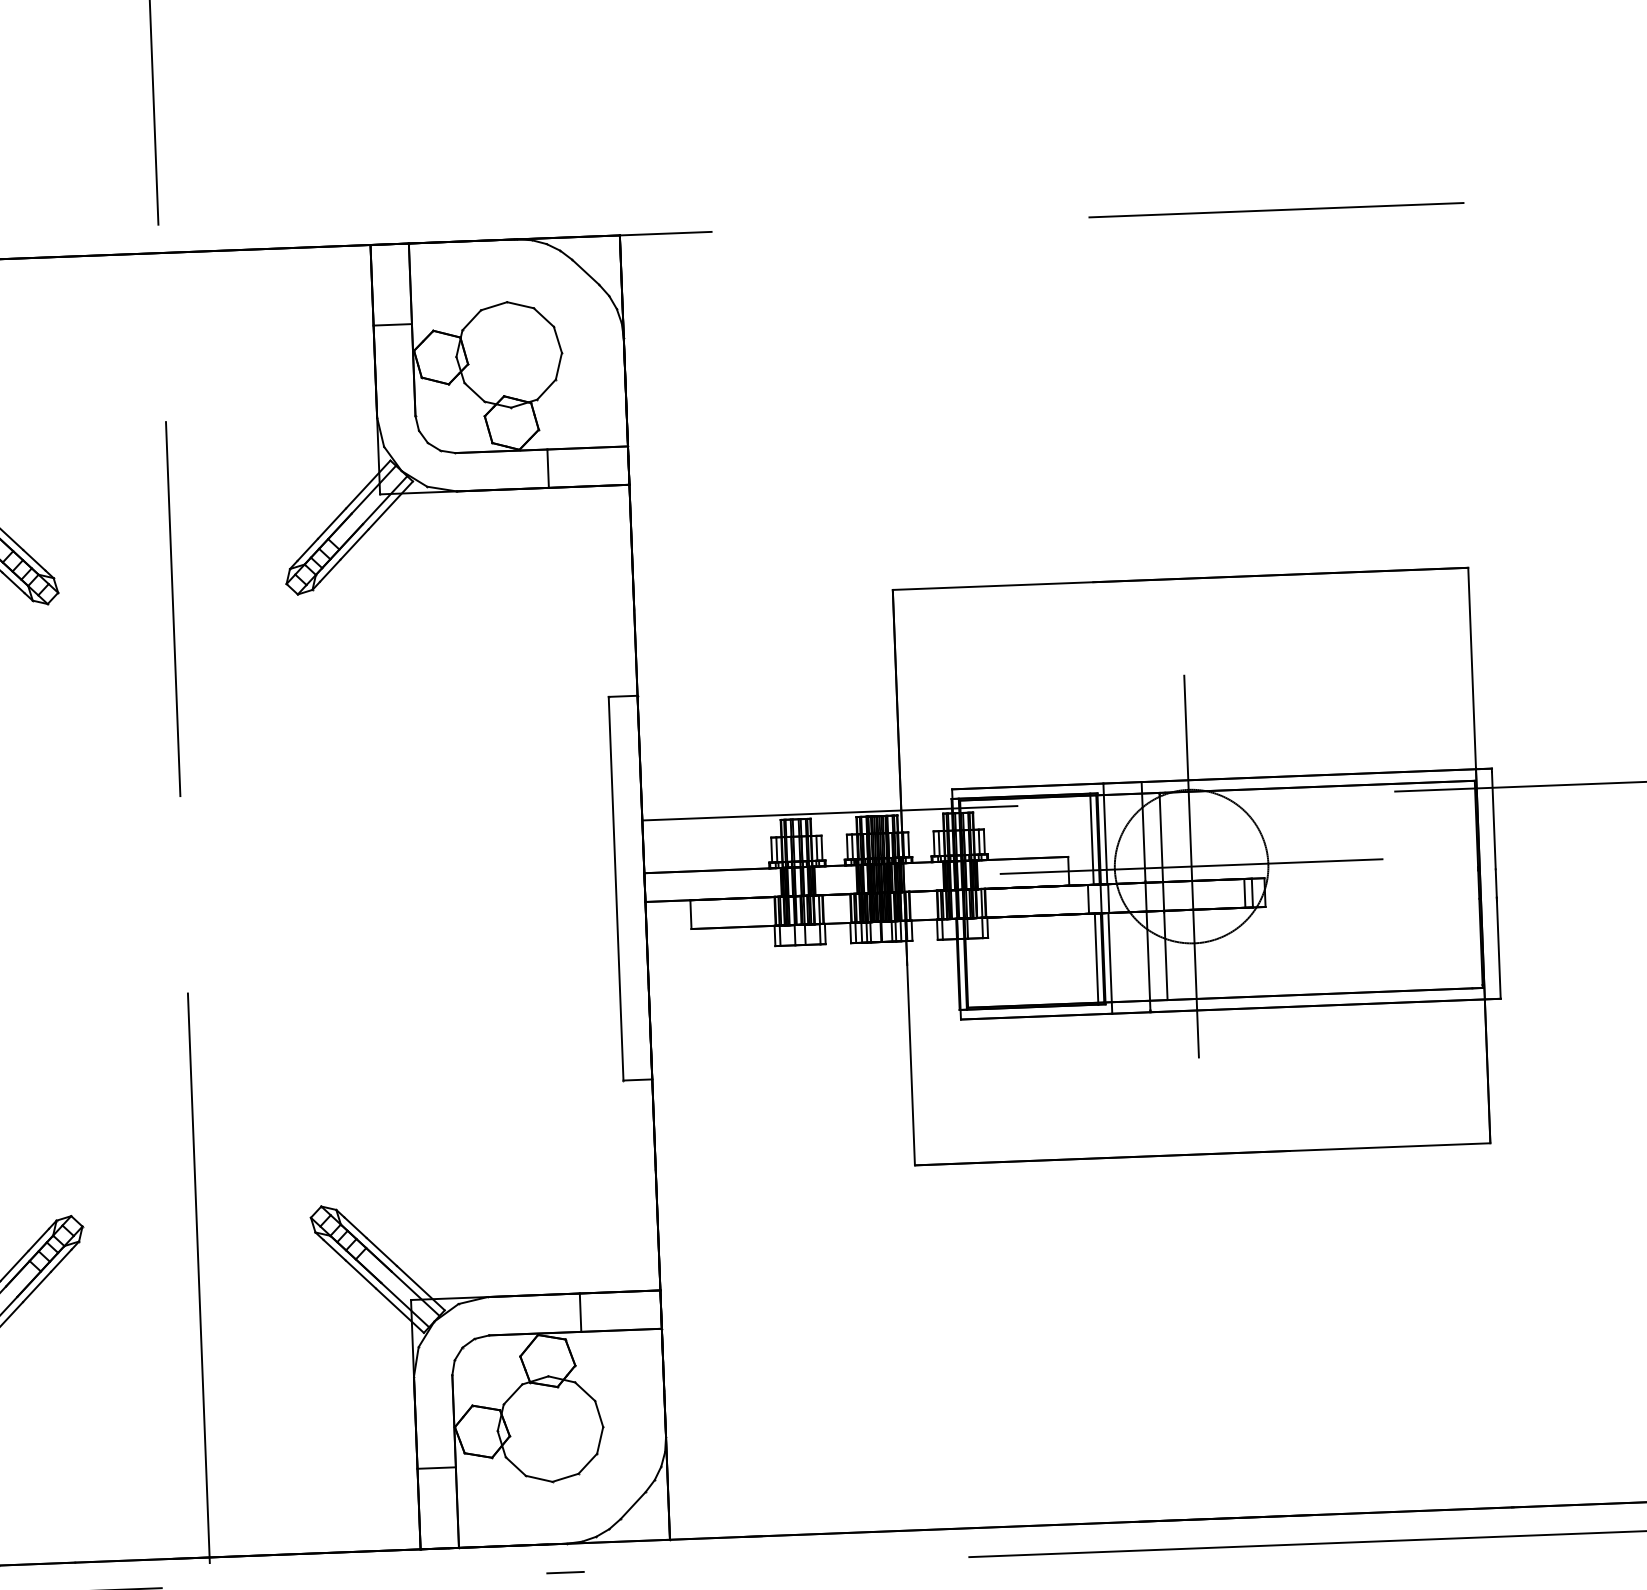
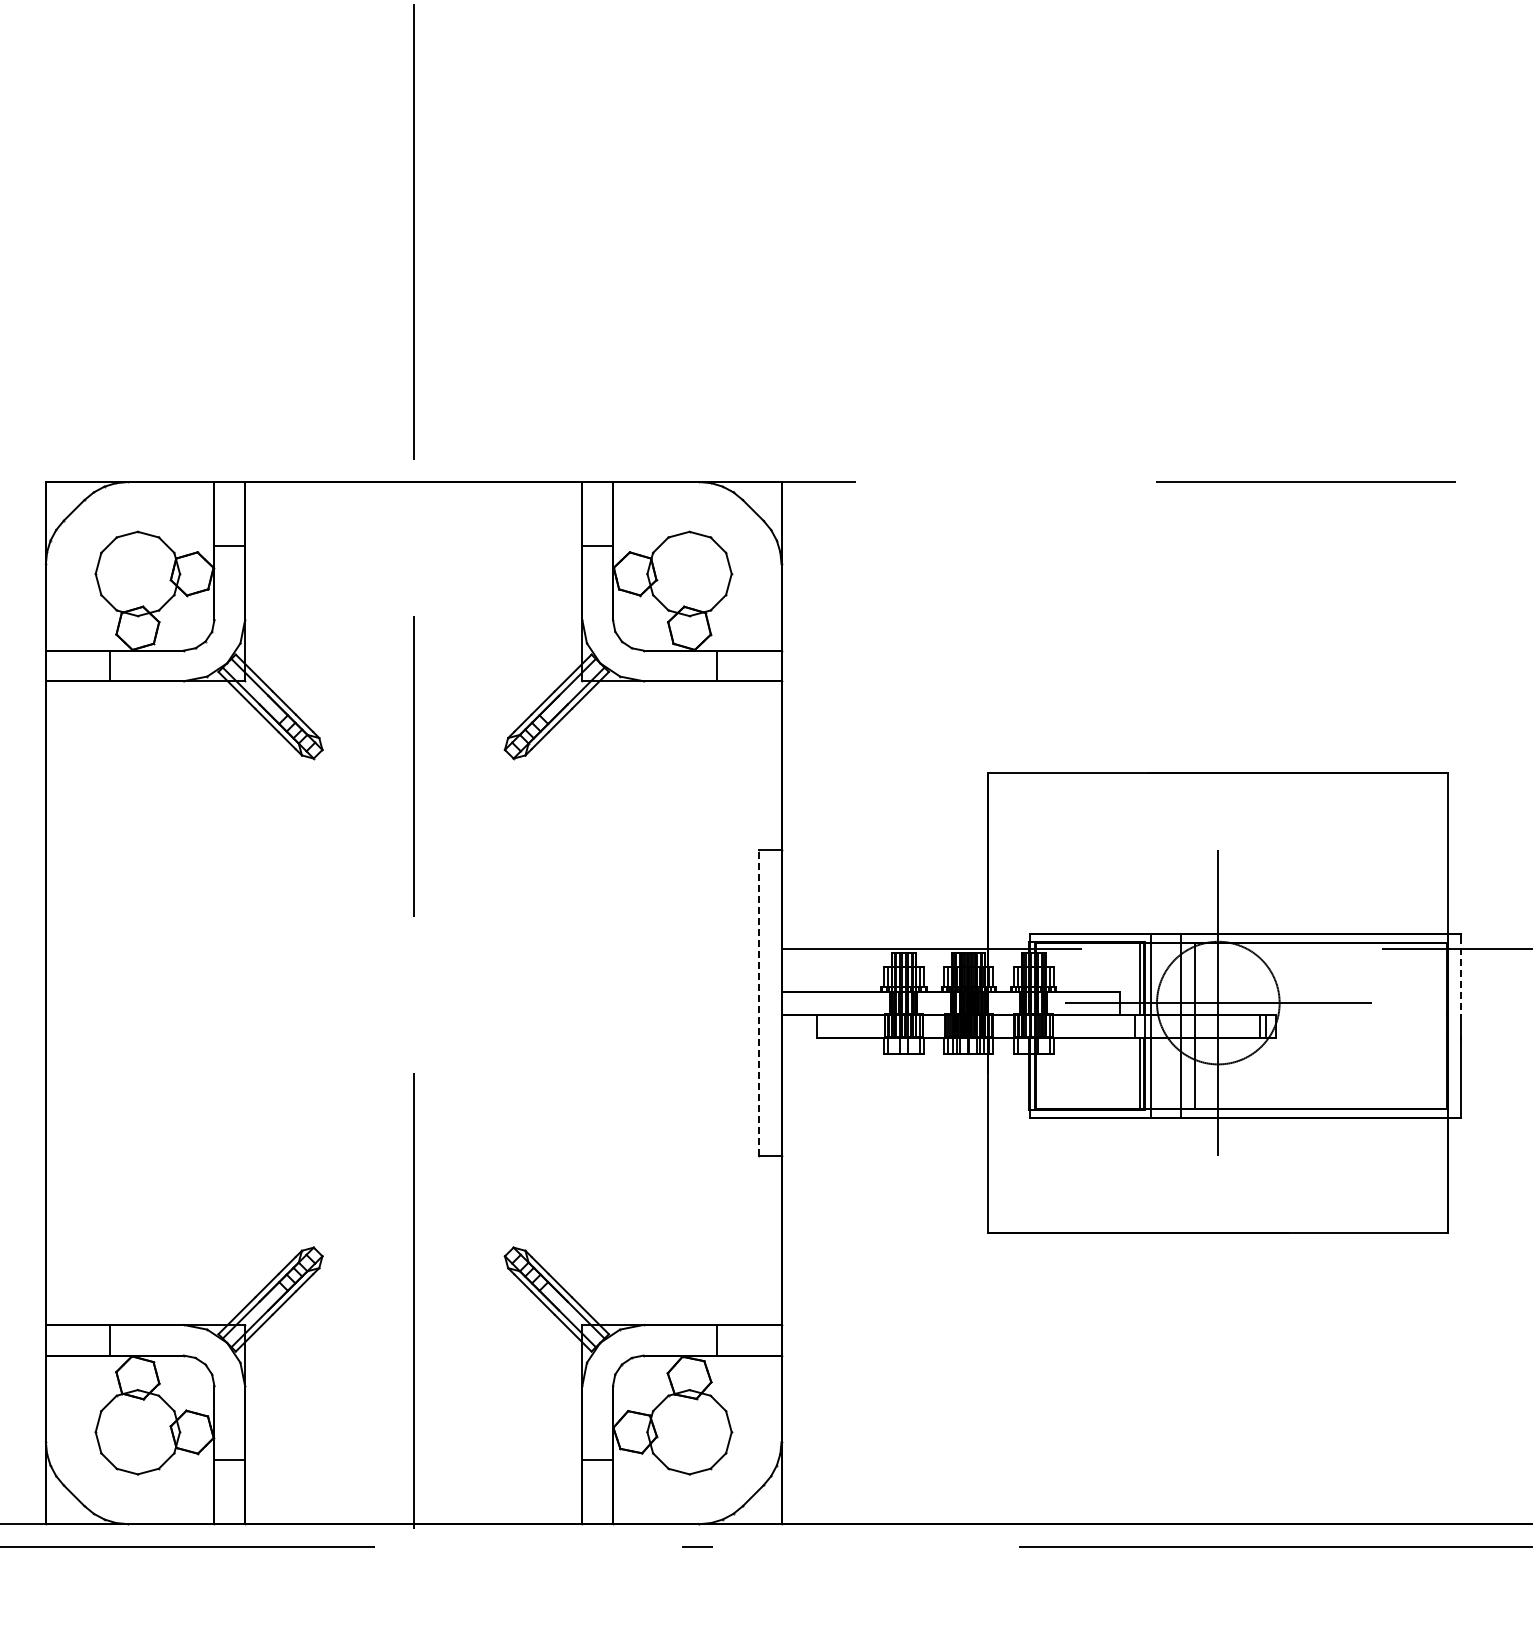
line: (1493, 820) -> (1460, 975), solid -> dashed
line: (616, 887) -> (758, 1002), solid -> dashed

